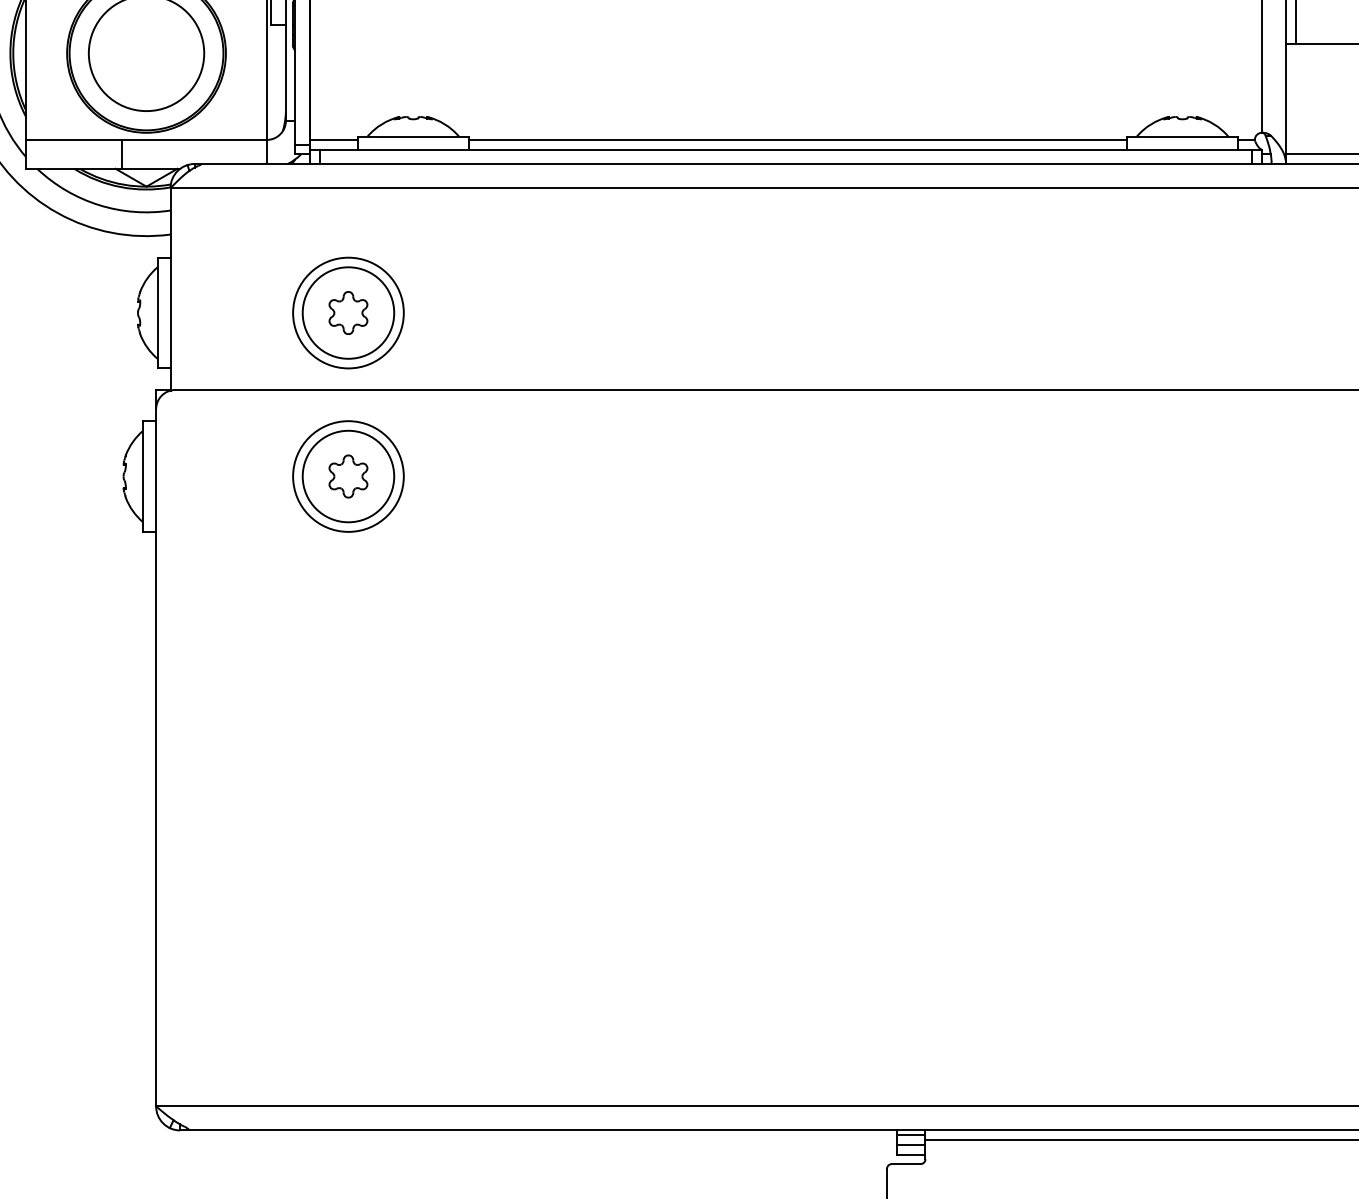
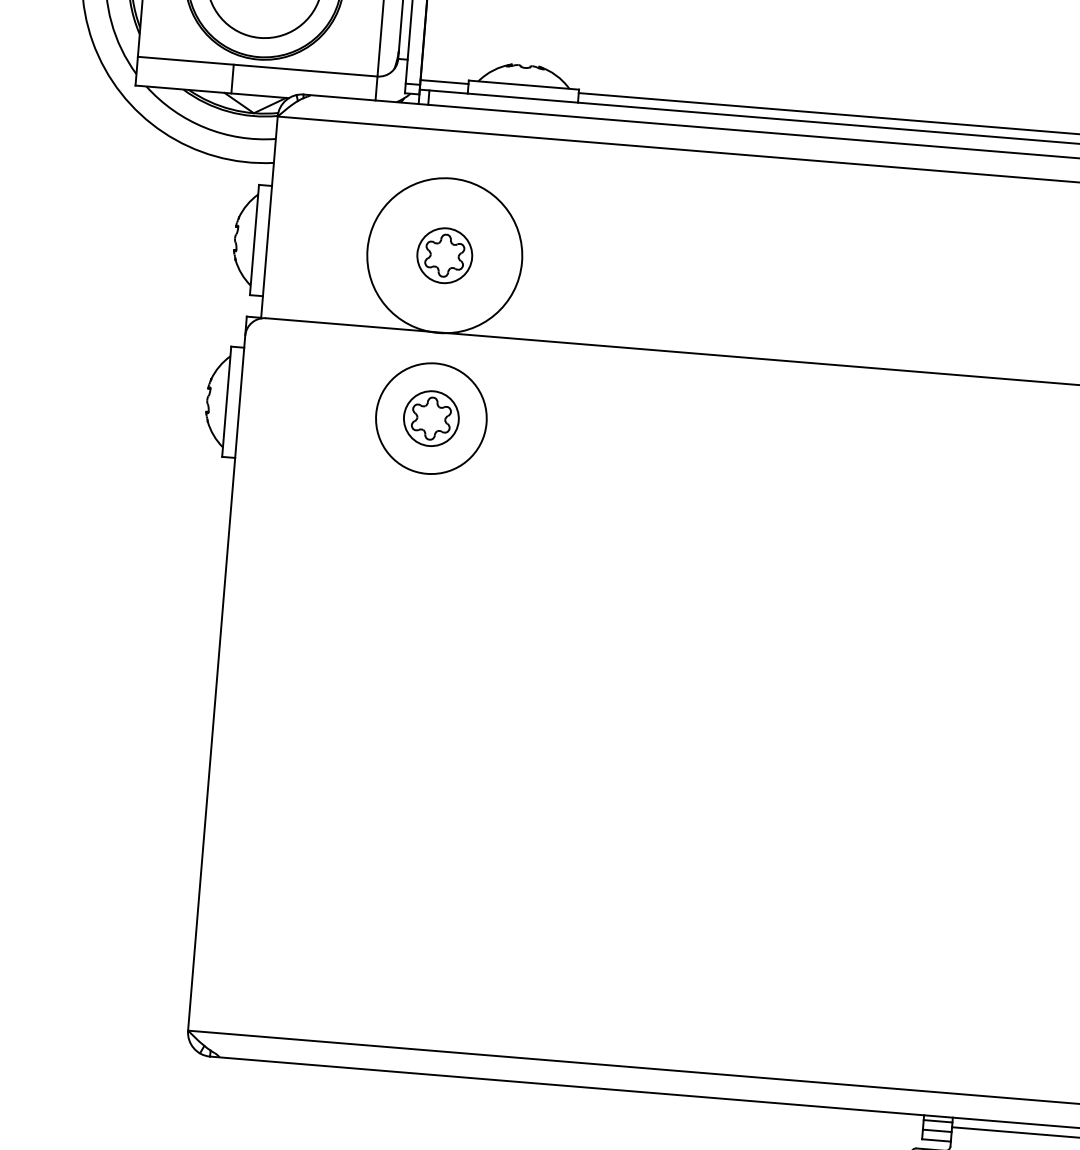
circle: (348, 312) -> (444, 255), size x0.6
circle: (348, 312) -> (444, 255), size x1.4
circle: (348, 476) -> (431, 418), size x0.6

